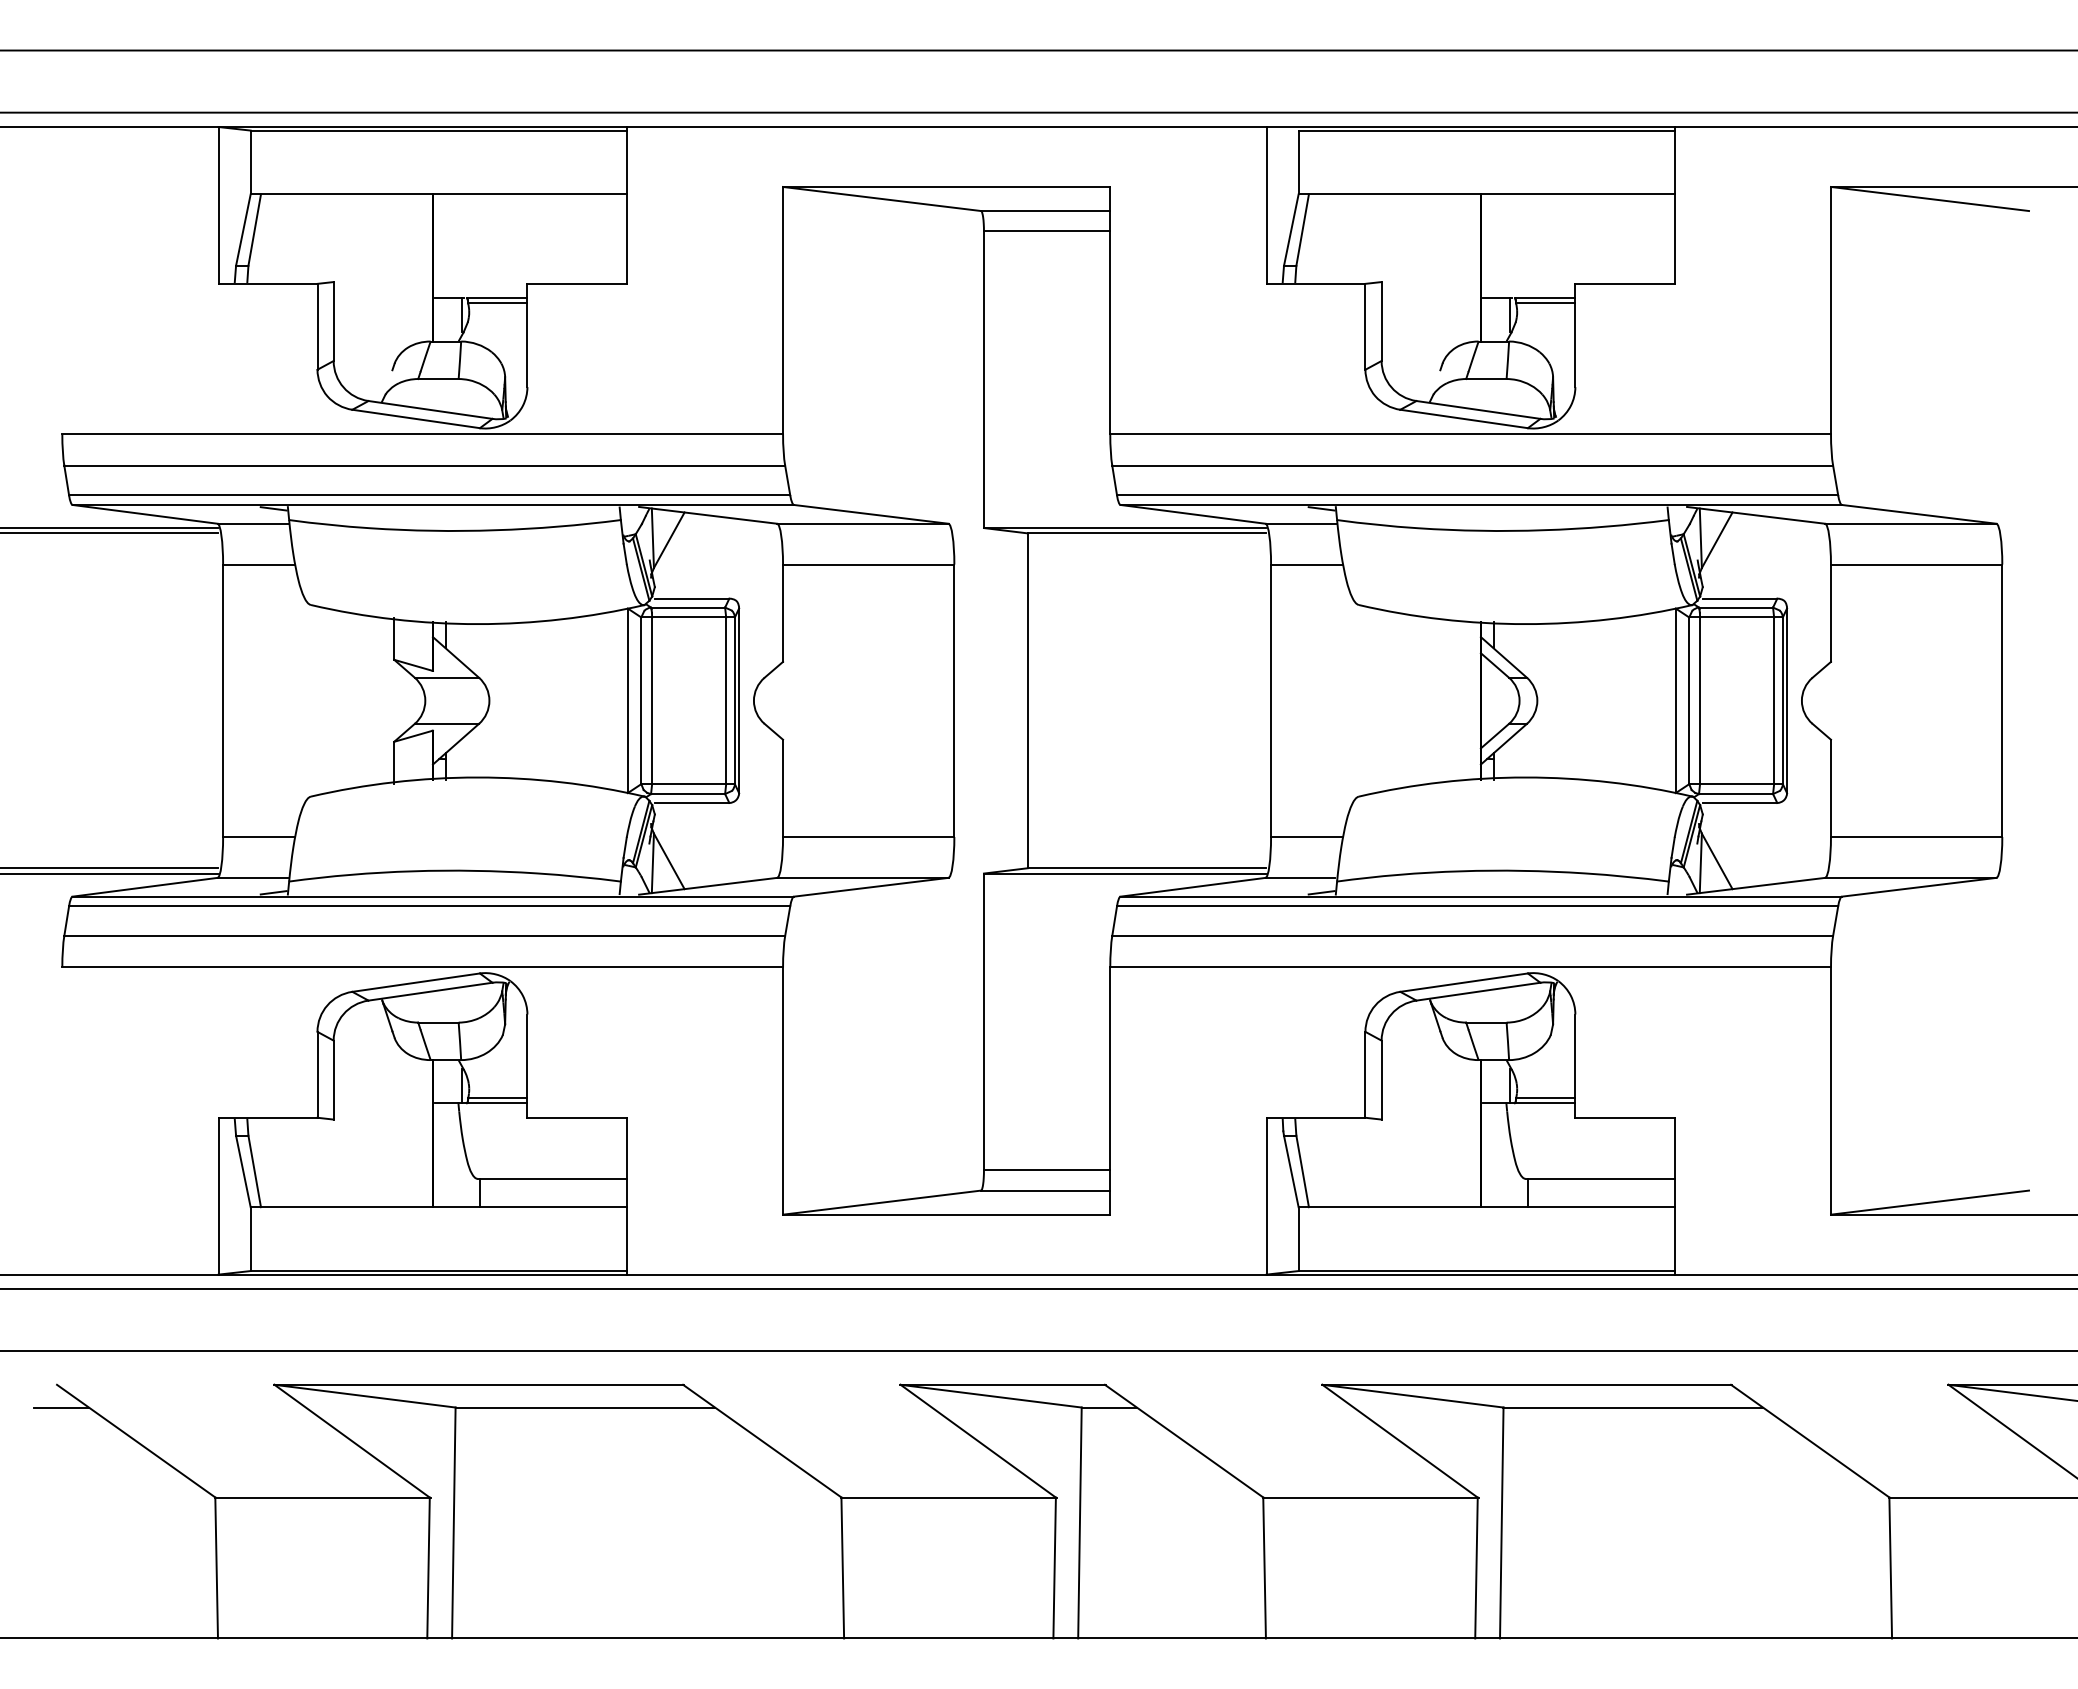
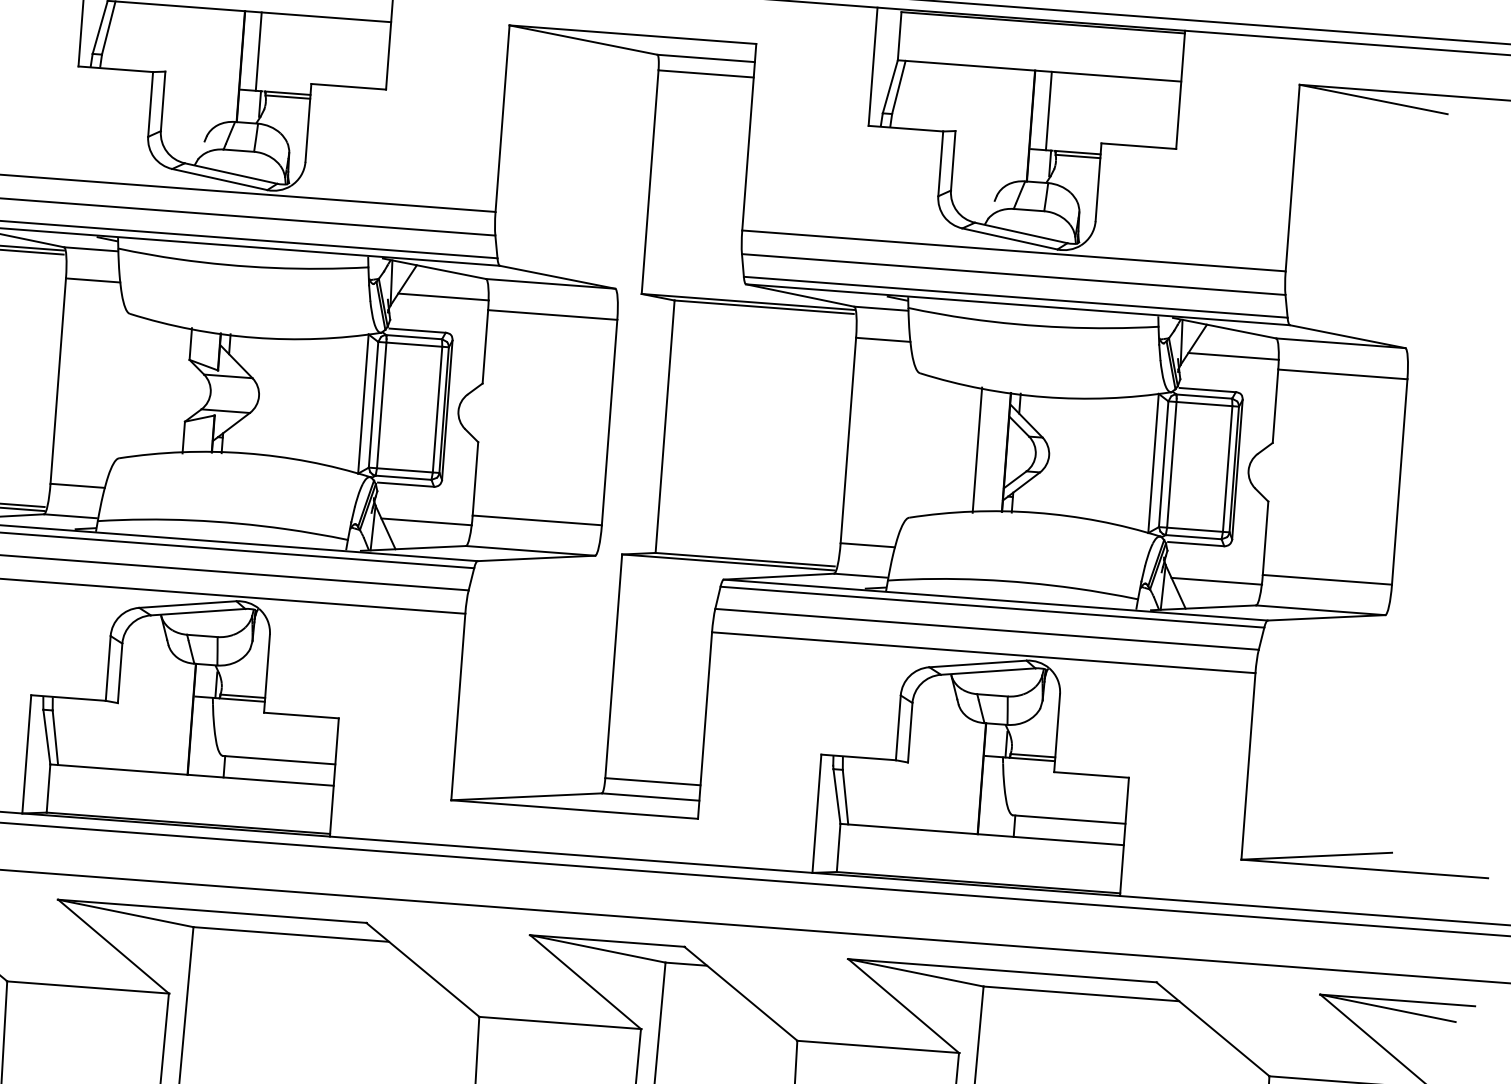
line: (454, 246) -> (258, 51), added
line: (1502, 246) -> (1048, 111), added
line: (722, 551) -> (443, 296), added
line: (1770, 551) -> (1233, 356), added
line: (1442, 700) -> (977, 449), added
line: (722, 849) -> (426, 521), added
line: (1770, 849) -> (1216, 580), added

